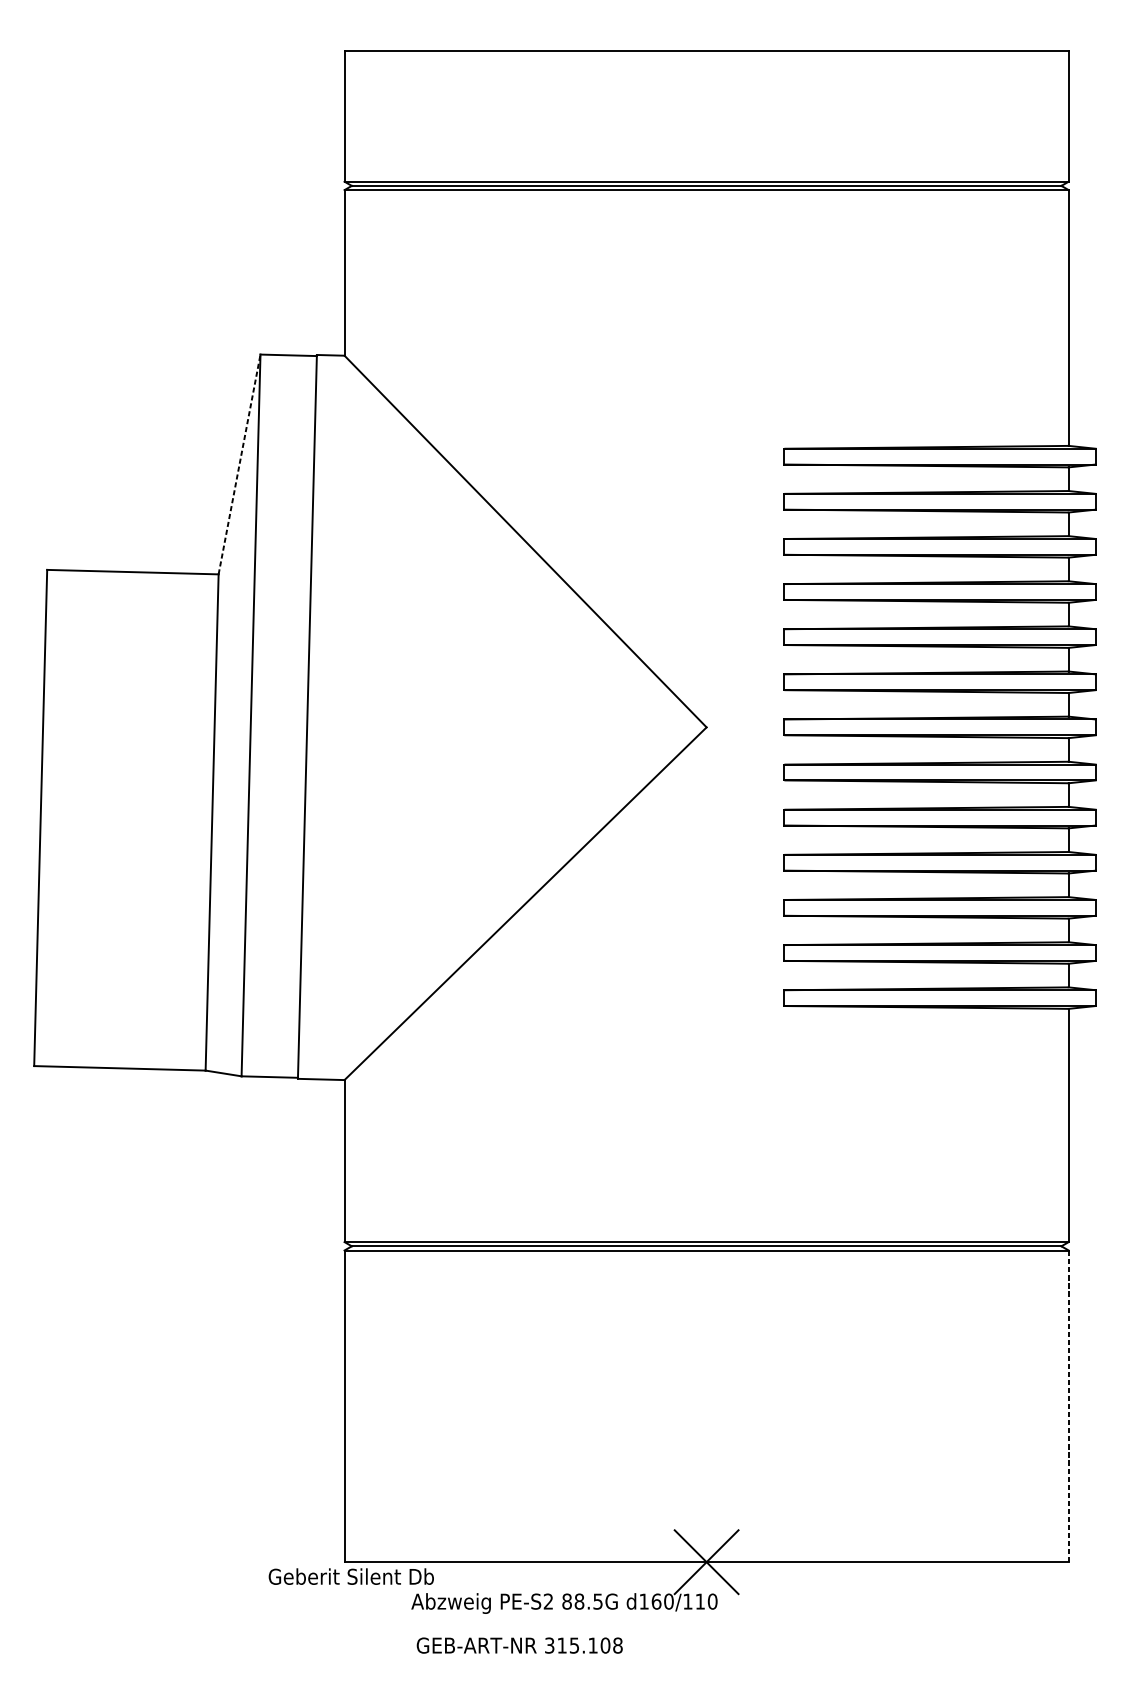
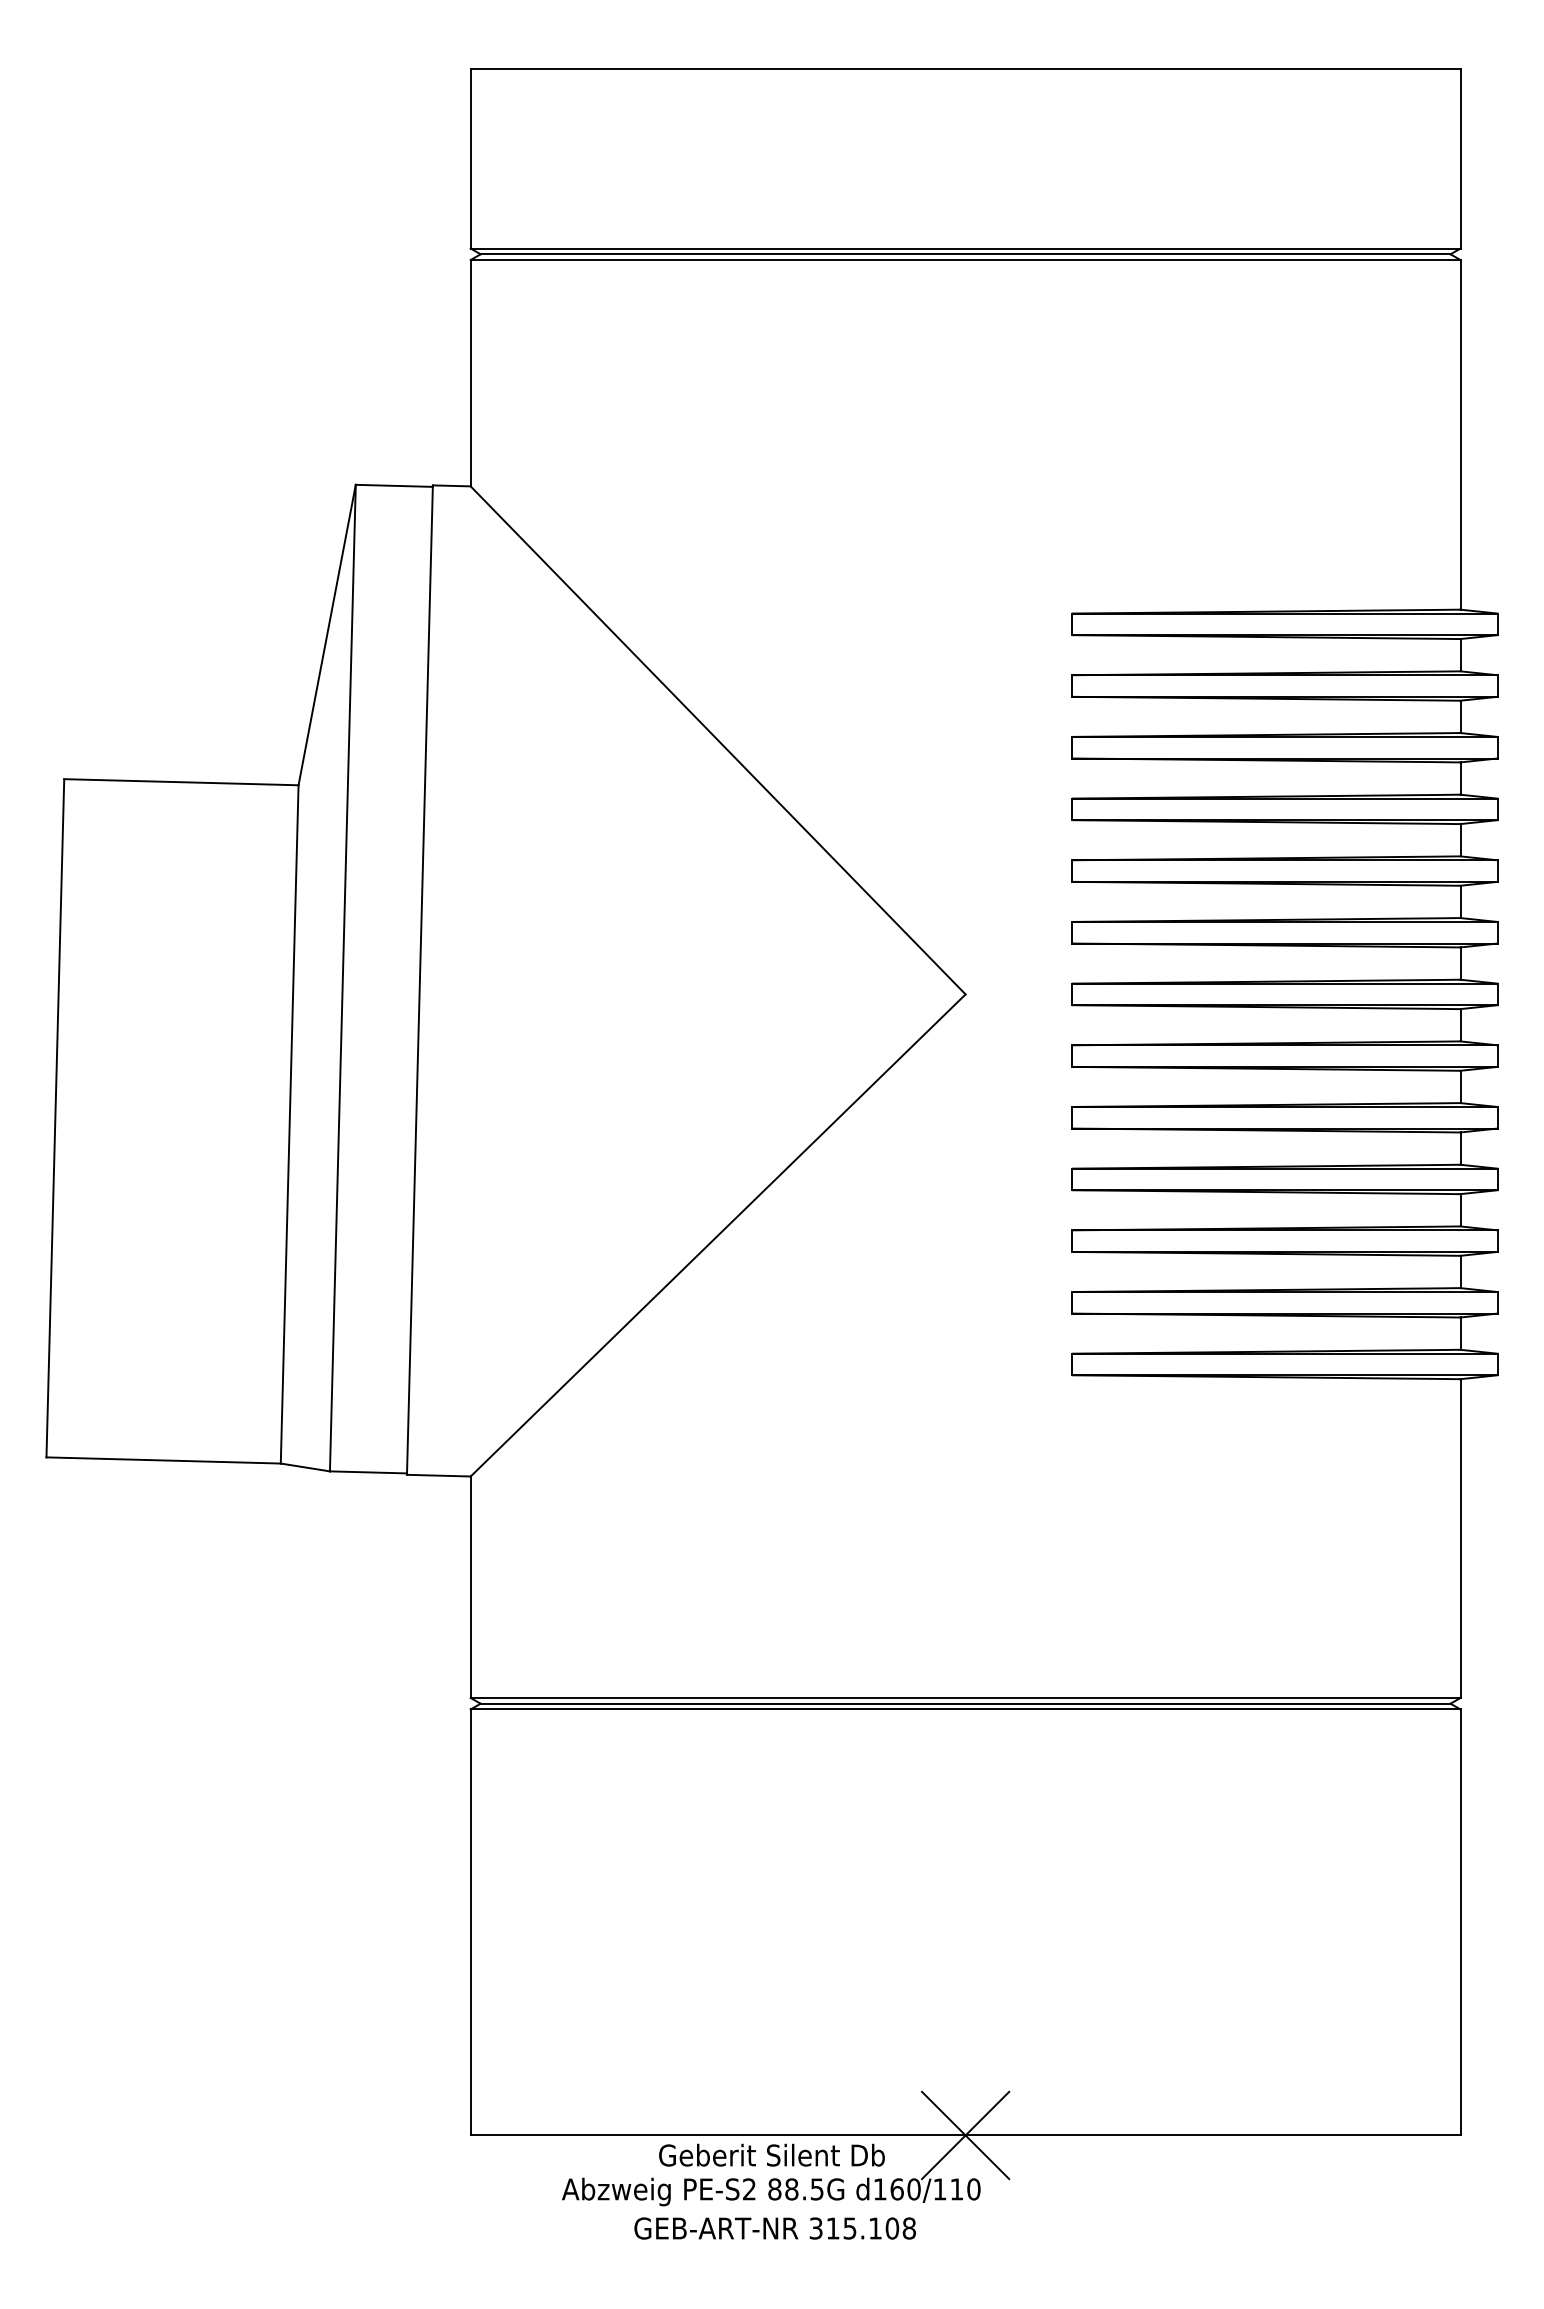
line: (239, 464) -> (327, 635), dashed -> solid
line: (1068, 1405) -> (1460, 1921), dashed -> solid
text: (351, 1576) -> (771, 2154), moved
text: (519, 1645) -> (774, 2228), moved

